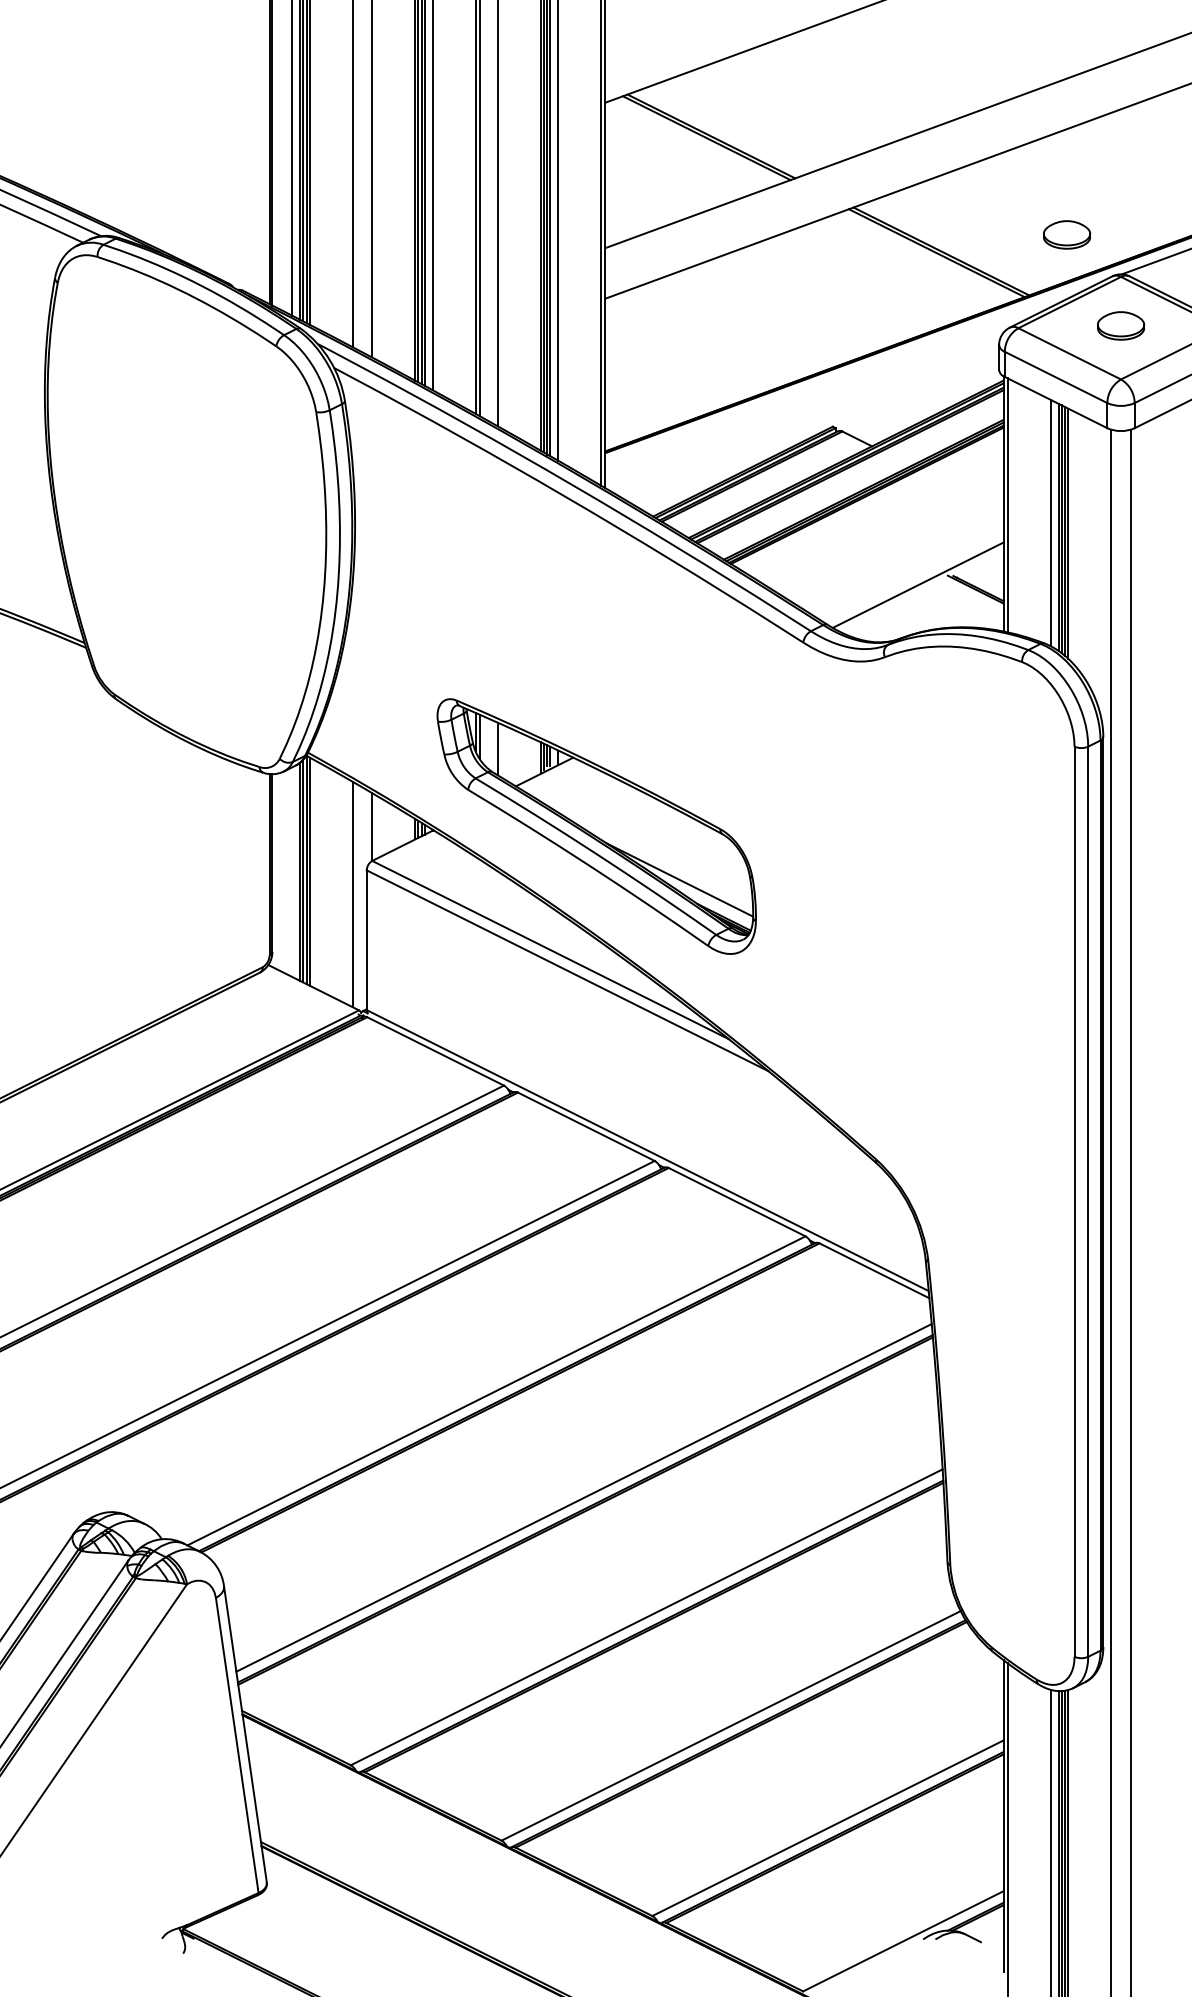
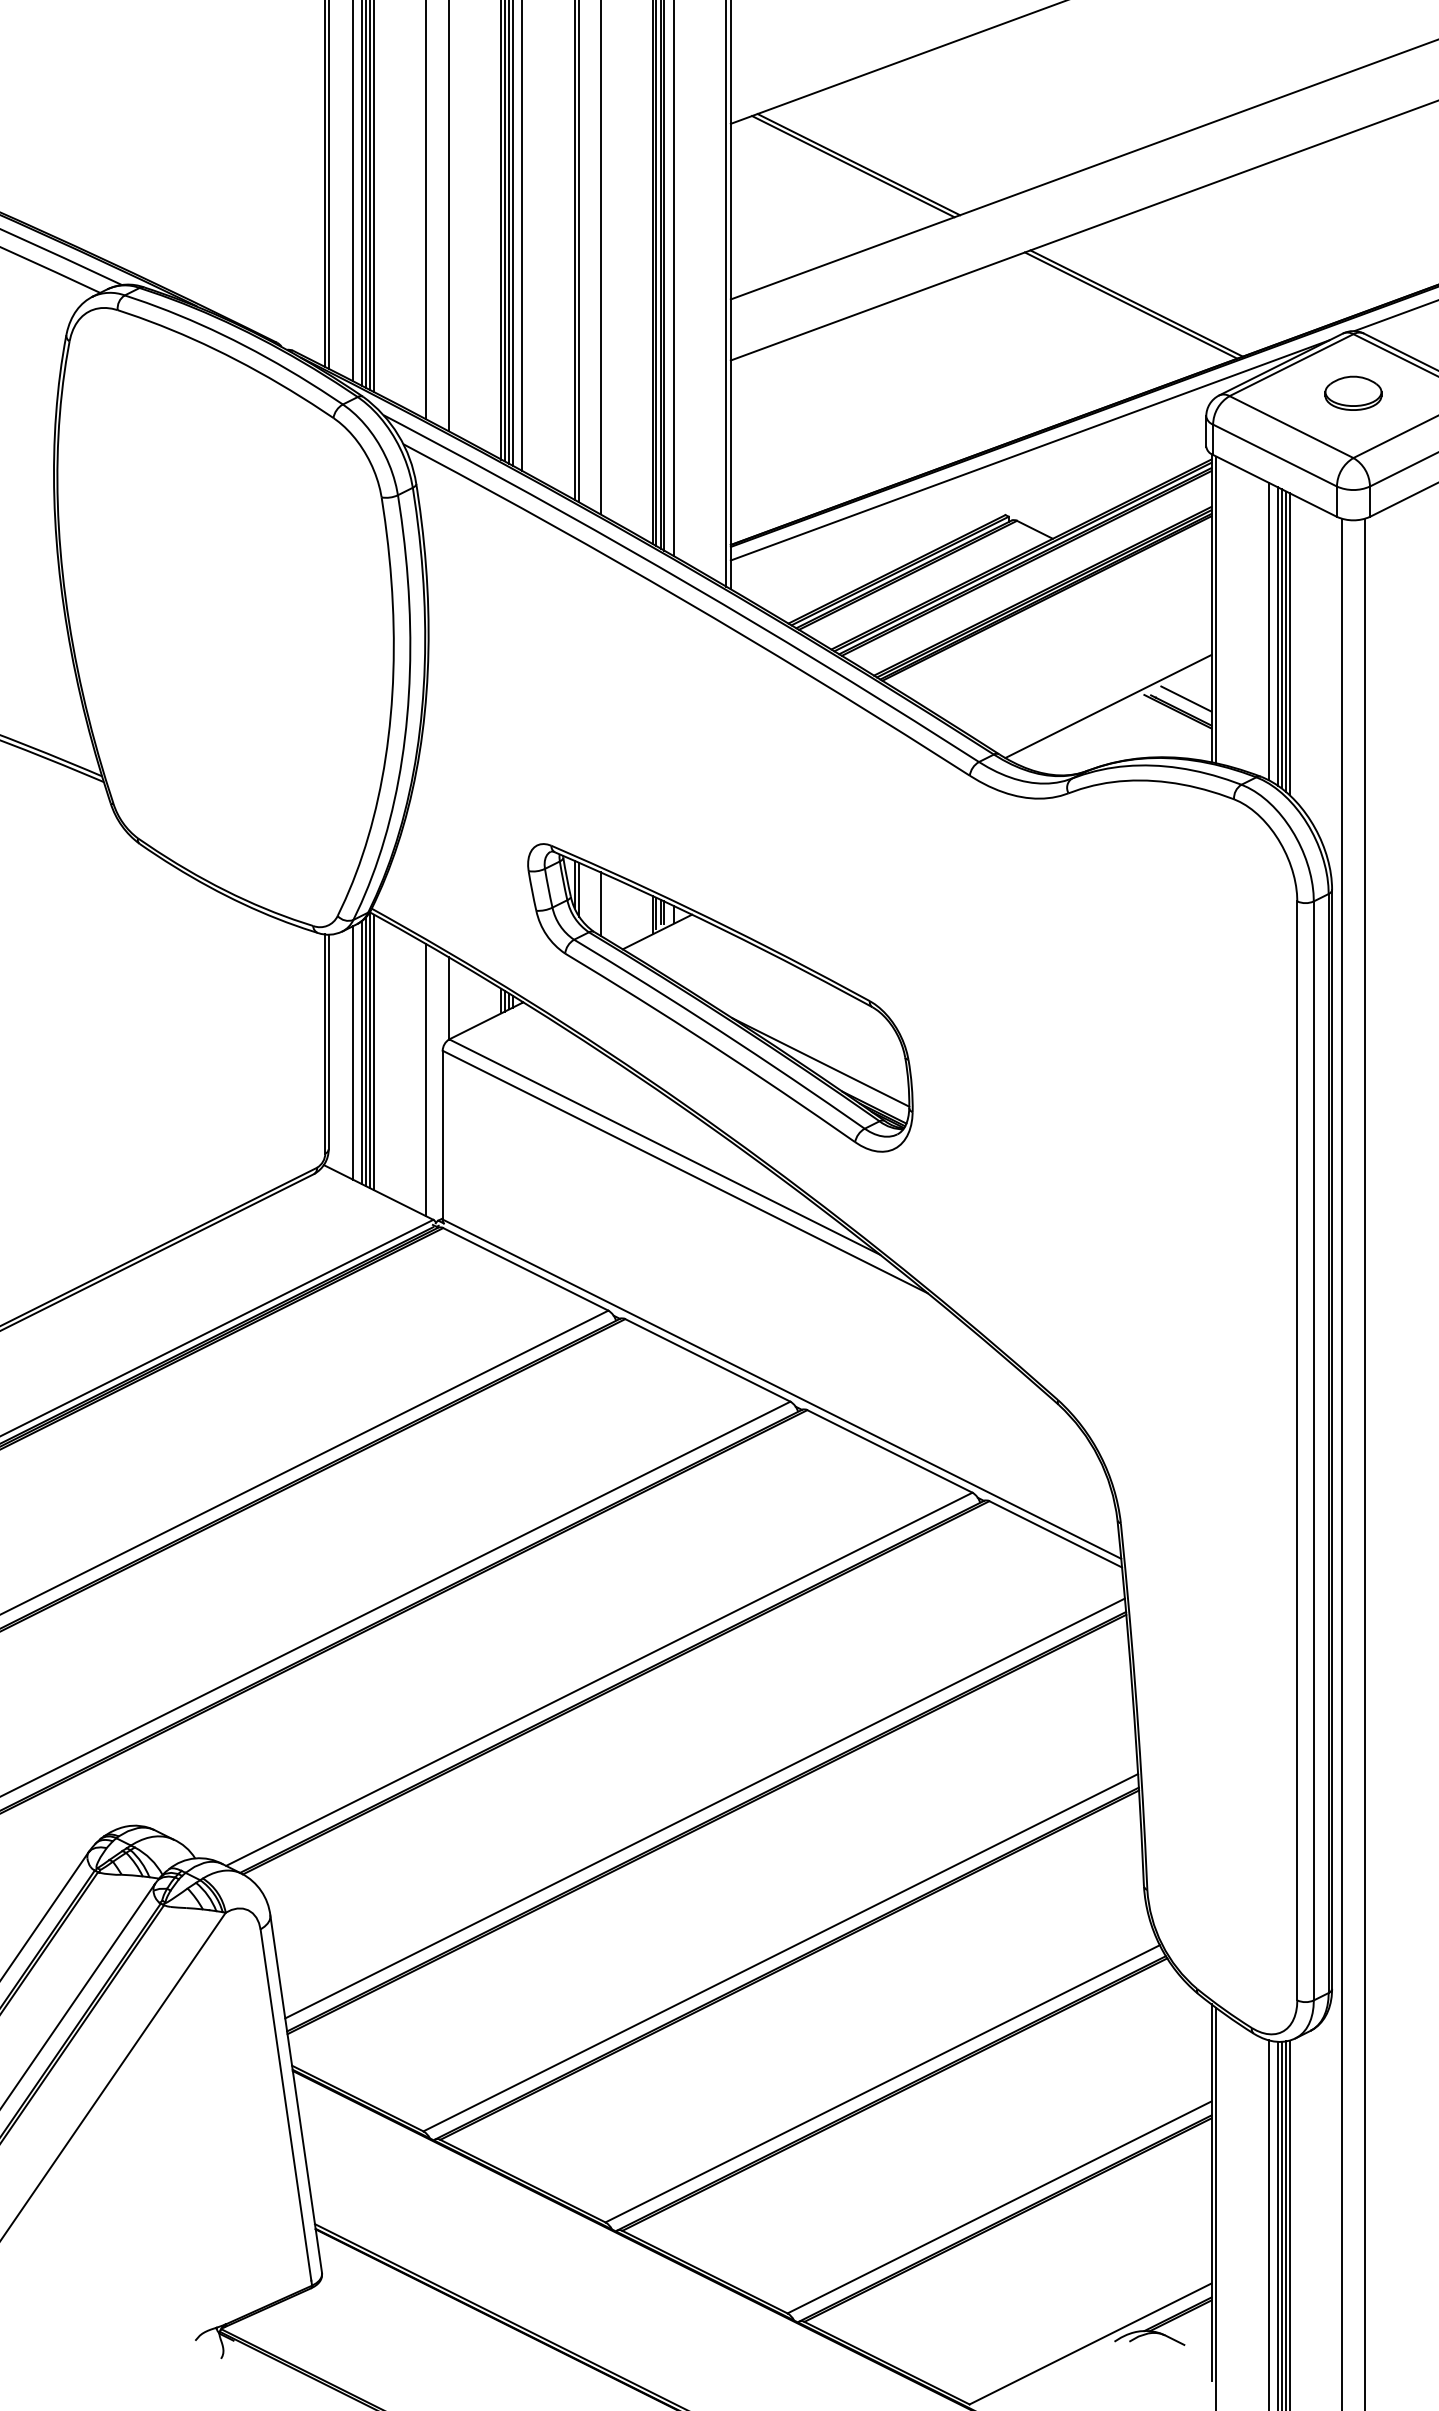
part: (1067, 234) -> (1288, 282), removed
line: (853, 372) -> (1030, 449), added
line: (982, 578) -> (1186, 698), added
line: (292, 871) -> (353, 1052), added

